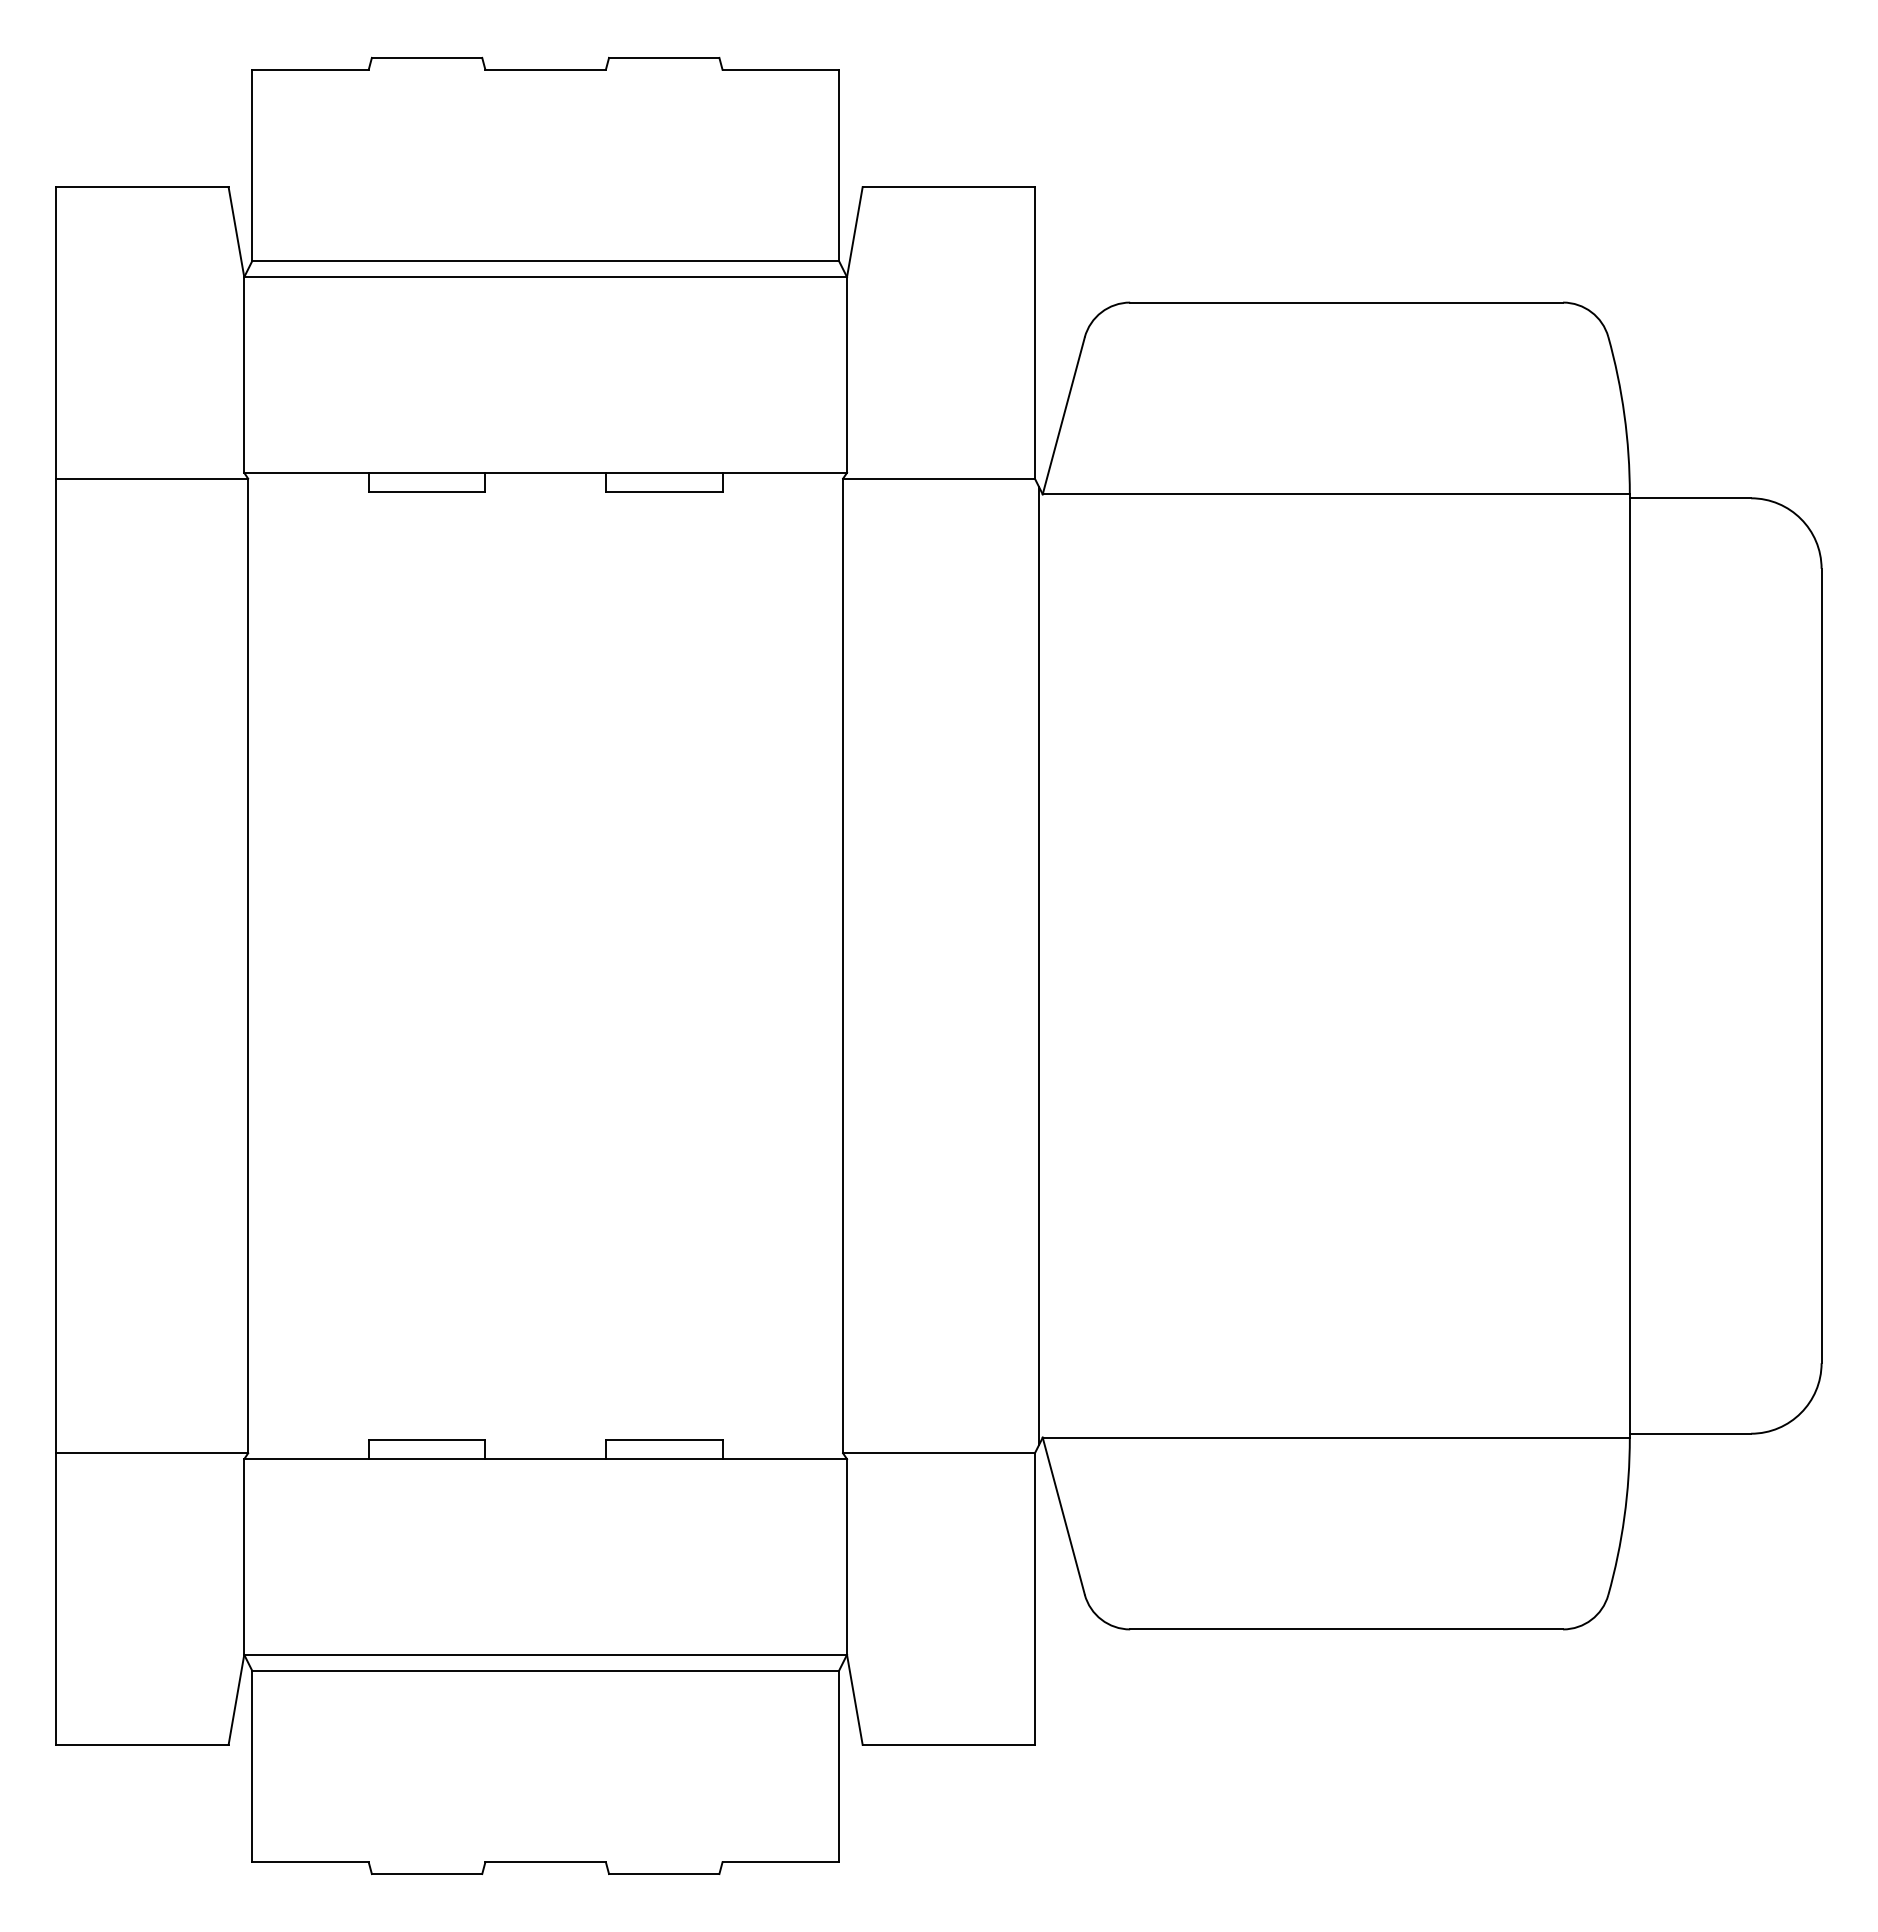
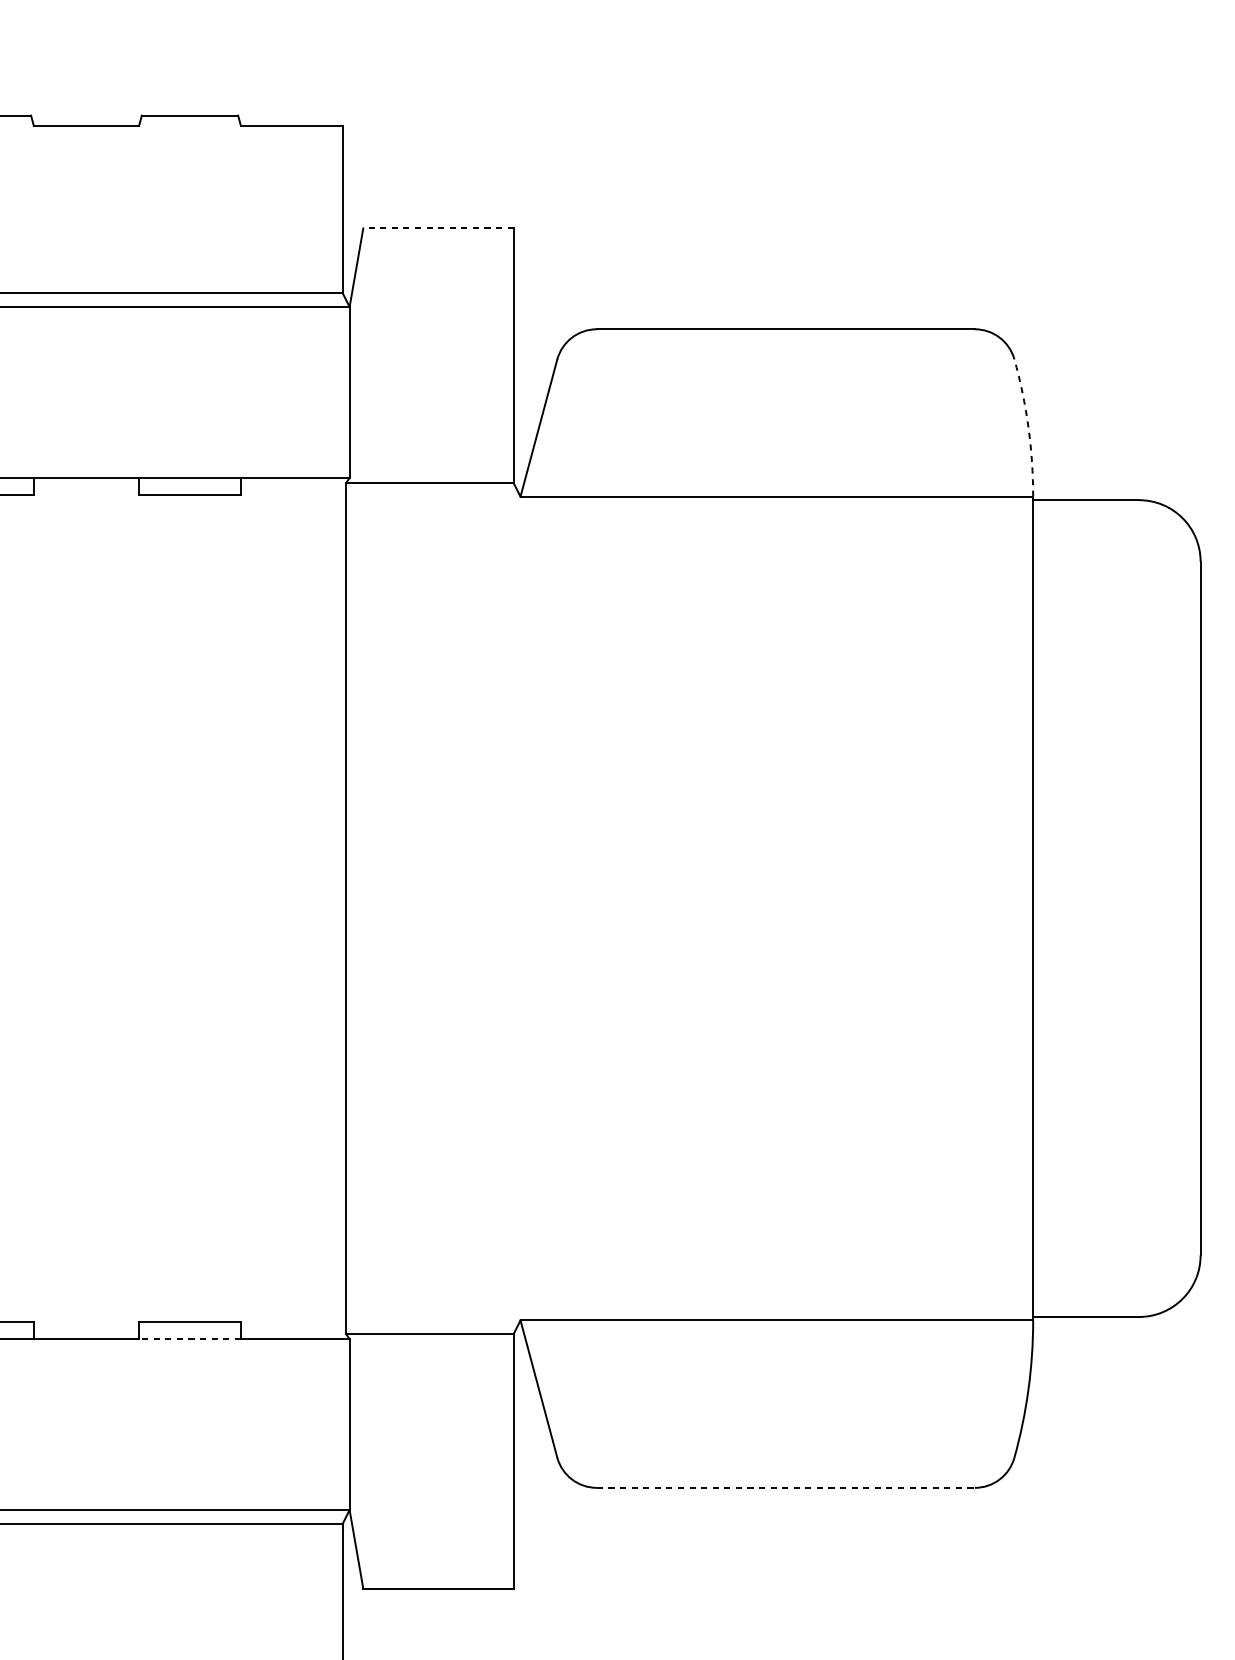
line: (948, 187) -> (438, 228), solid -> dashed
arc: (1624, 414) -> (1028, 427), solid -> dashed
line: (1038, 965) -> (516, 908), removed
line: (663, 1459) -> (189, 1339), solid -> dashed
line: (1347, 1629) -> (786, 1487), solid -> dashed

